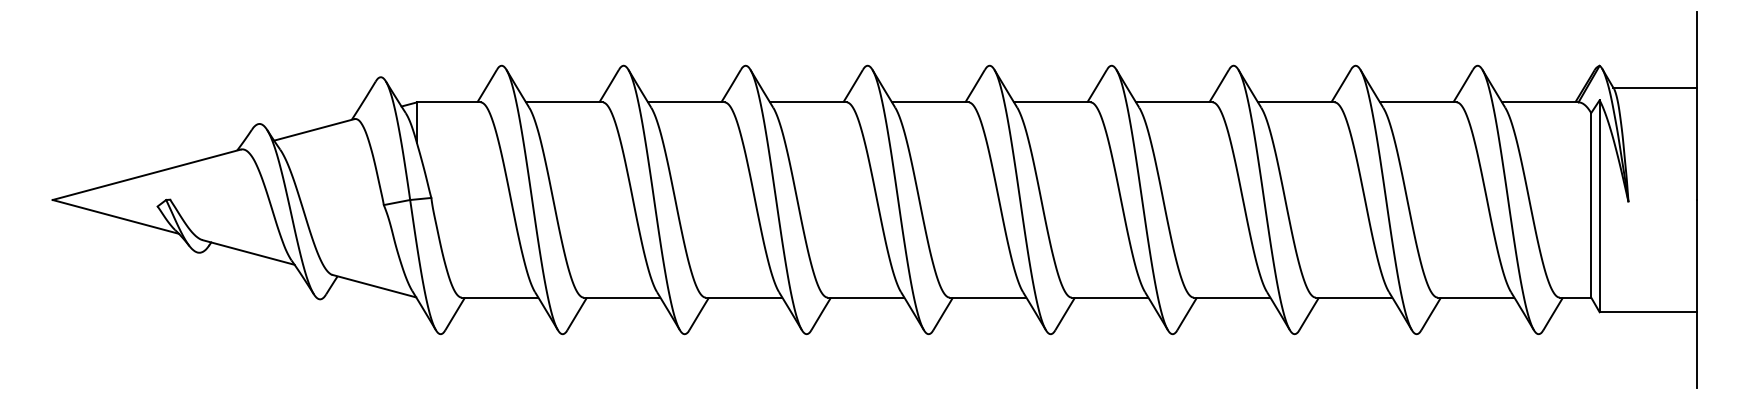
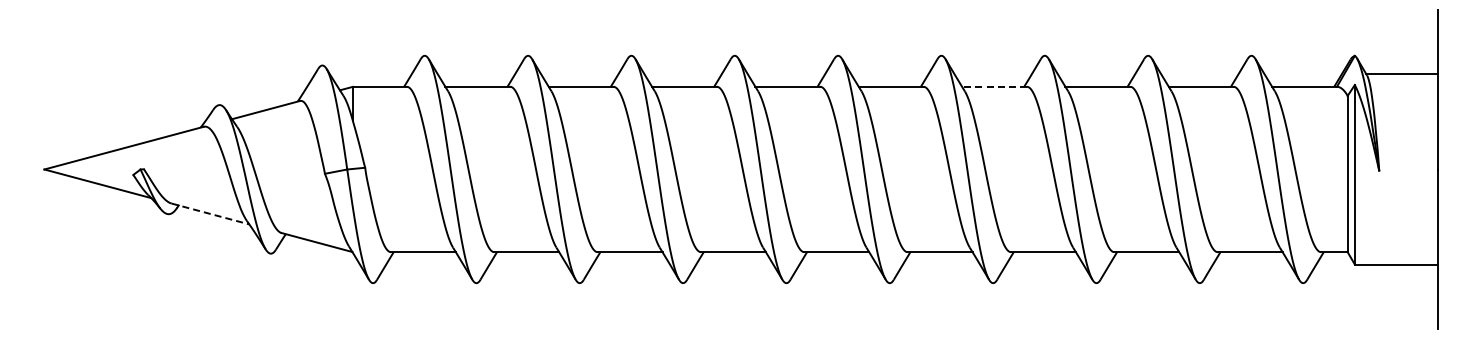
line: (1174, 102) -> (994, 86), solid -> dashed
line: (248, 253) -> (210, 214), solid -> dashed

